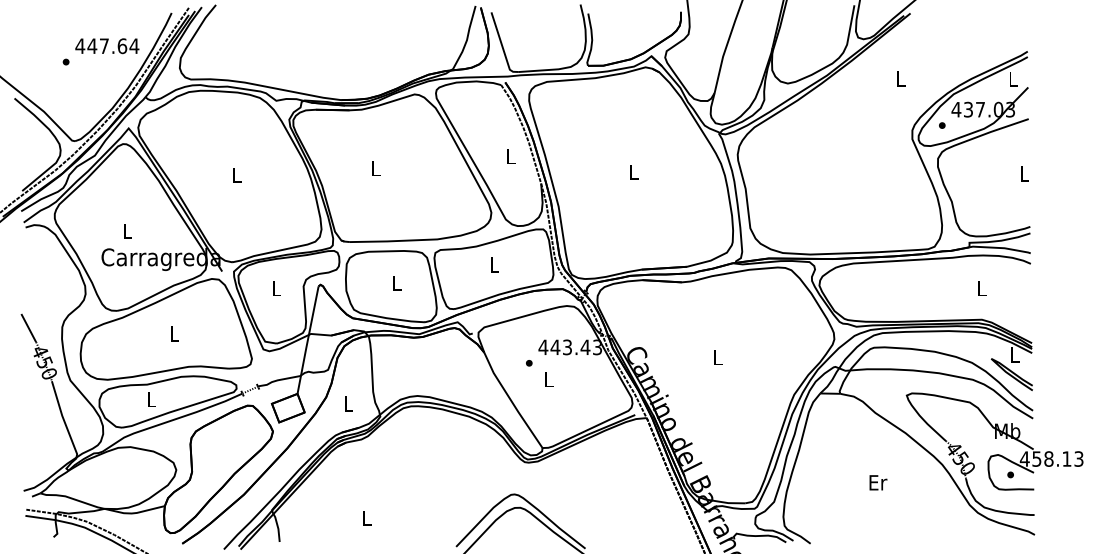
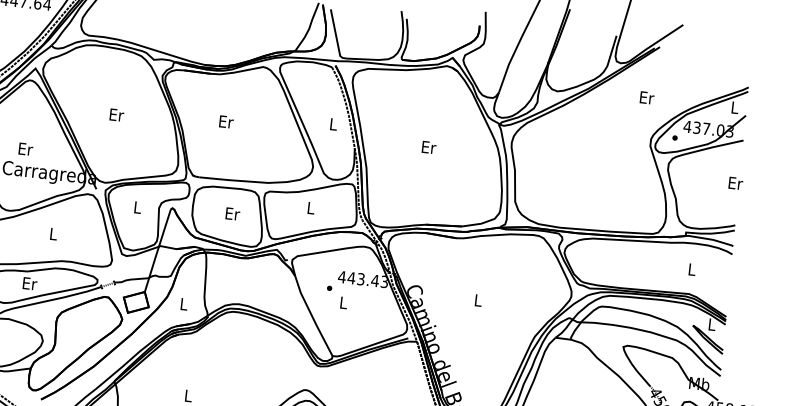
text: (901, 78) -> (647, 97), L -> Er
text: (376, 168) -> (226, 121), L -> Er
text: (634, 171) -> (429, 146), L -> Er
text: (1025, 173) -> (736, 183), L -> Er
text: (237, 175) -> (116, 115), L -> Er
text: (127, 230) -> (25, 148), L -> Er
text: (397, 283) -> (233, 214), L -> Er
text: (152, 399) -> (30, 283), L -> Er

